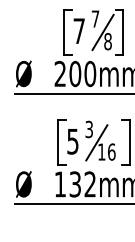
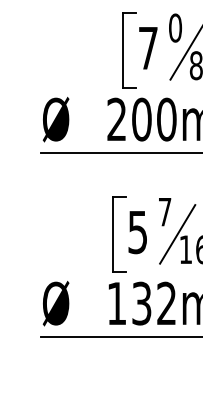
text: (95, 18) -> (175, 27), 7 -> 0
text: (88, 129) -> (163, 212), 3 -> 7

